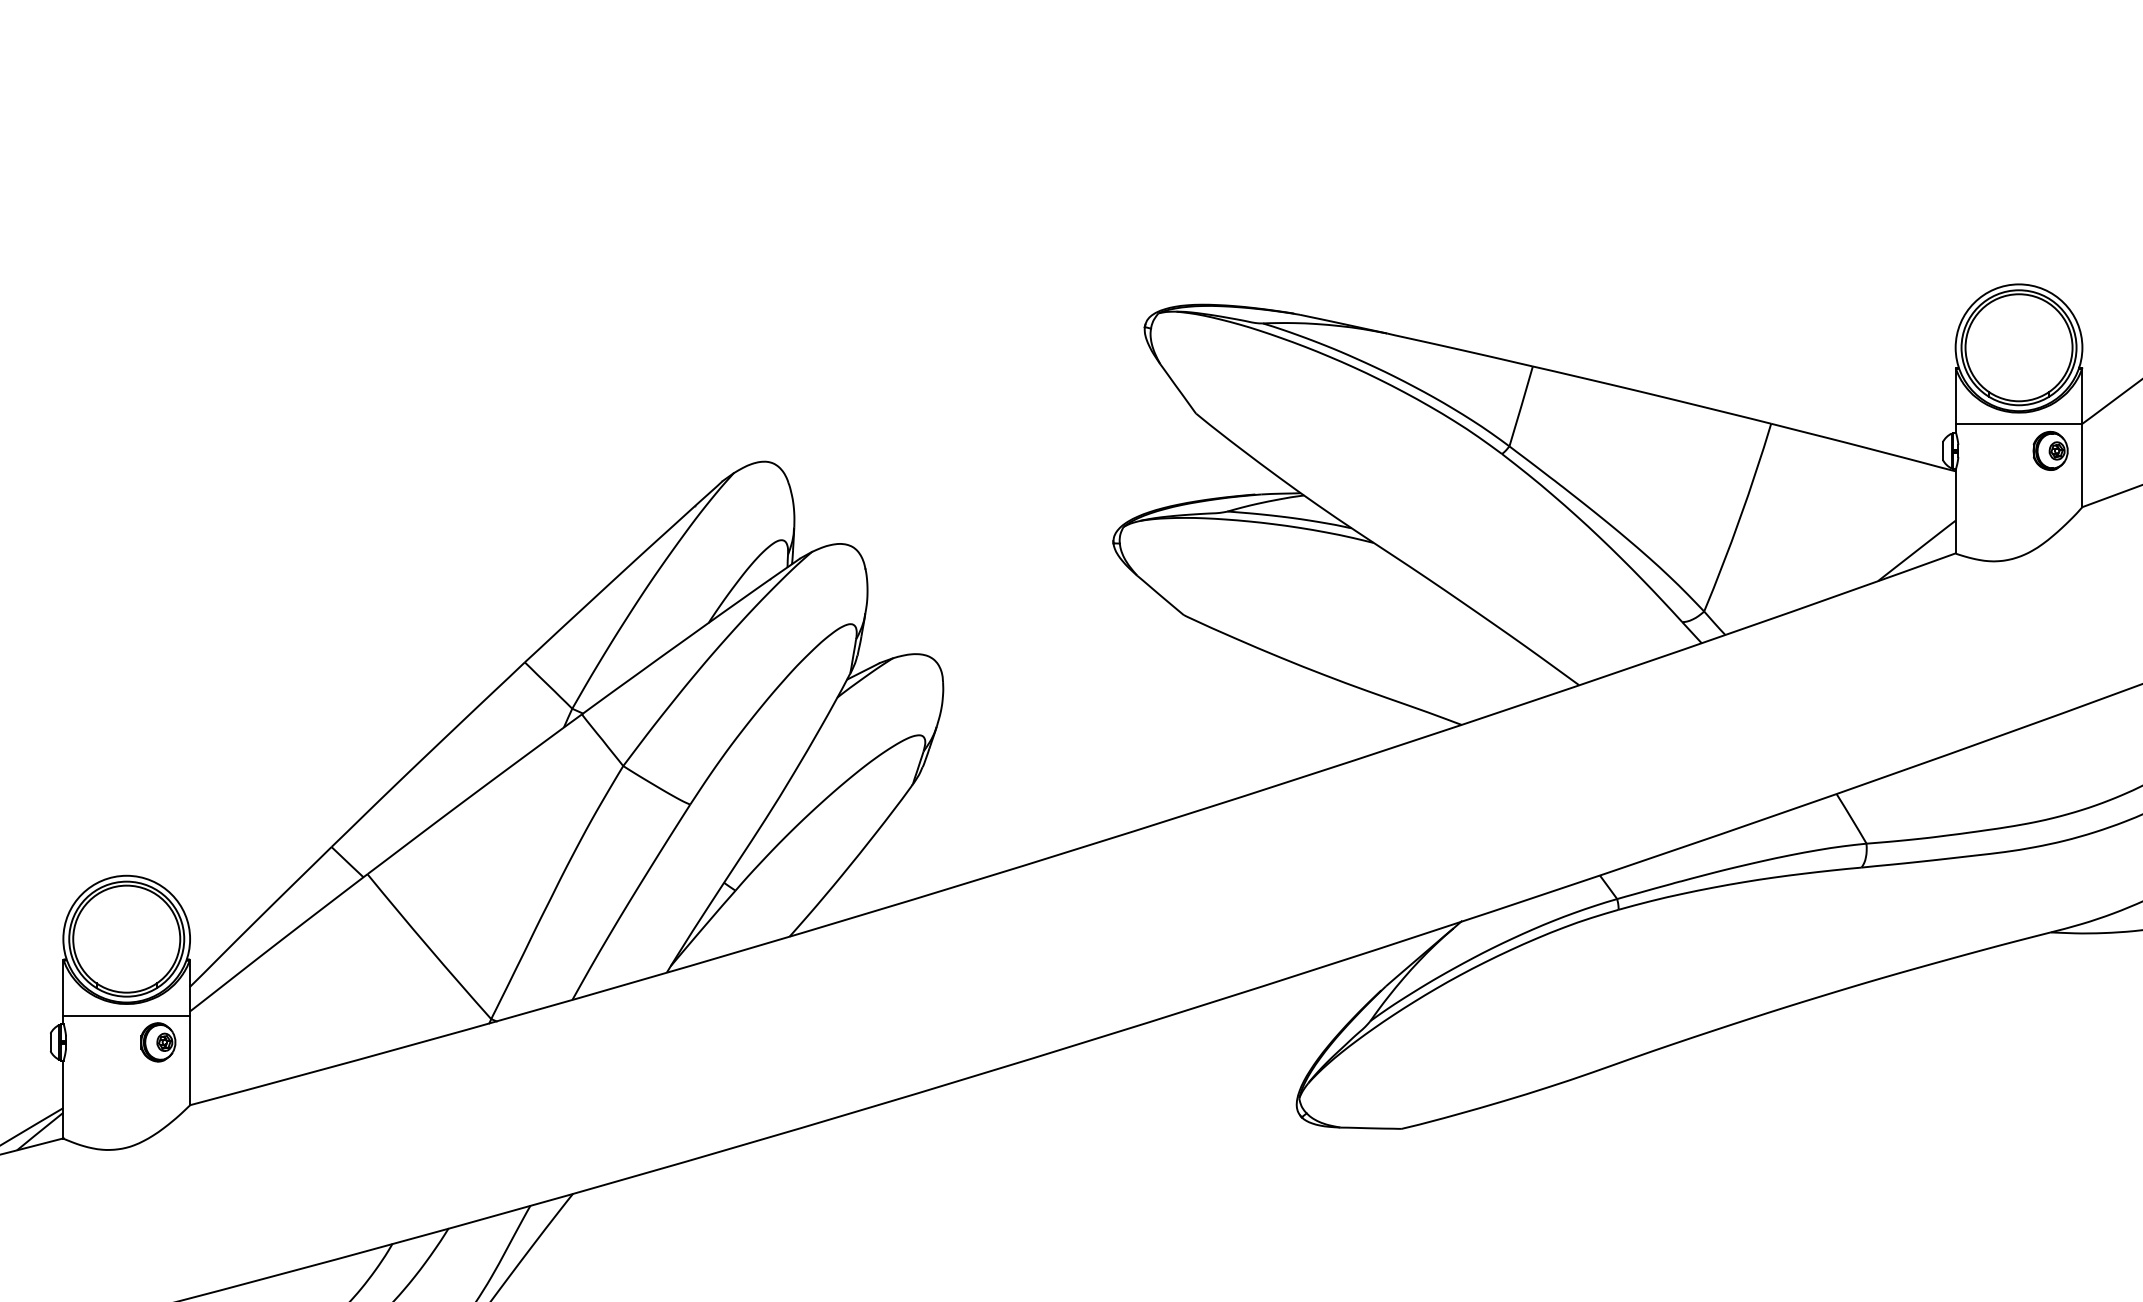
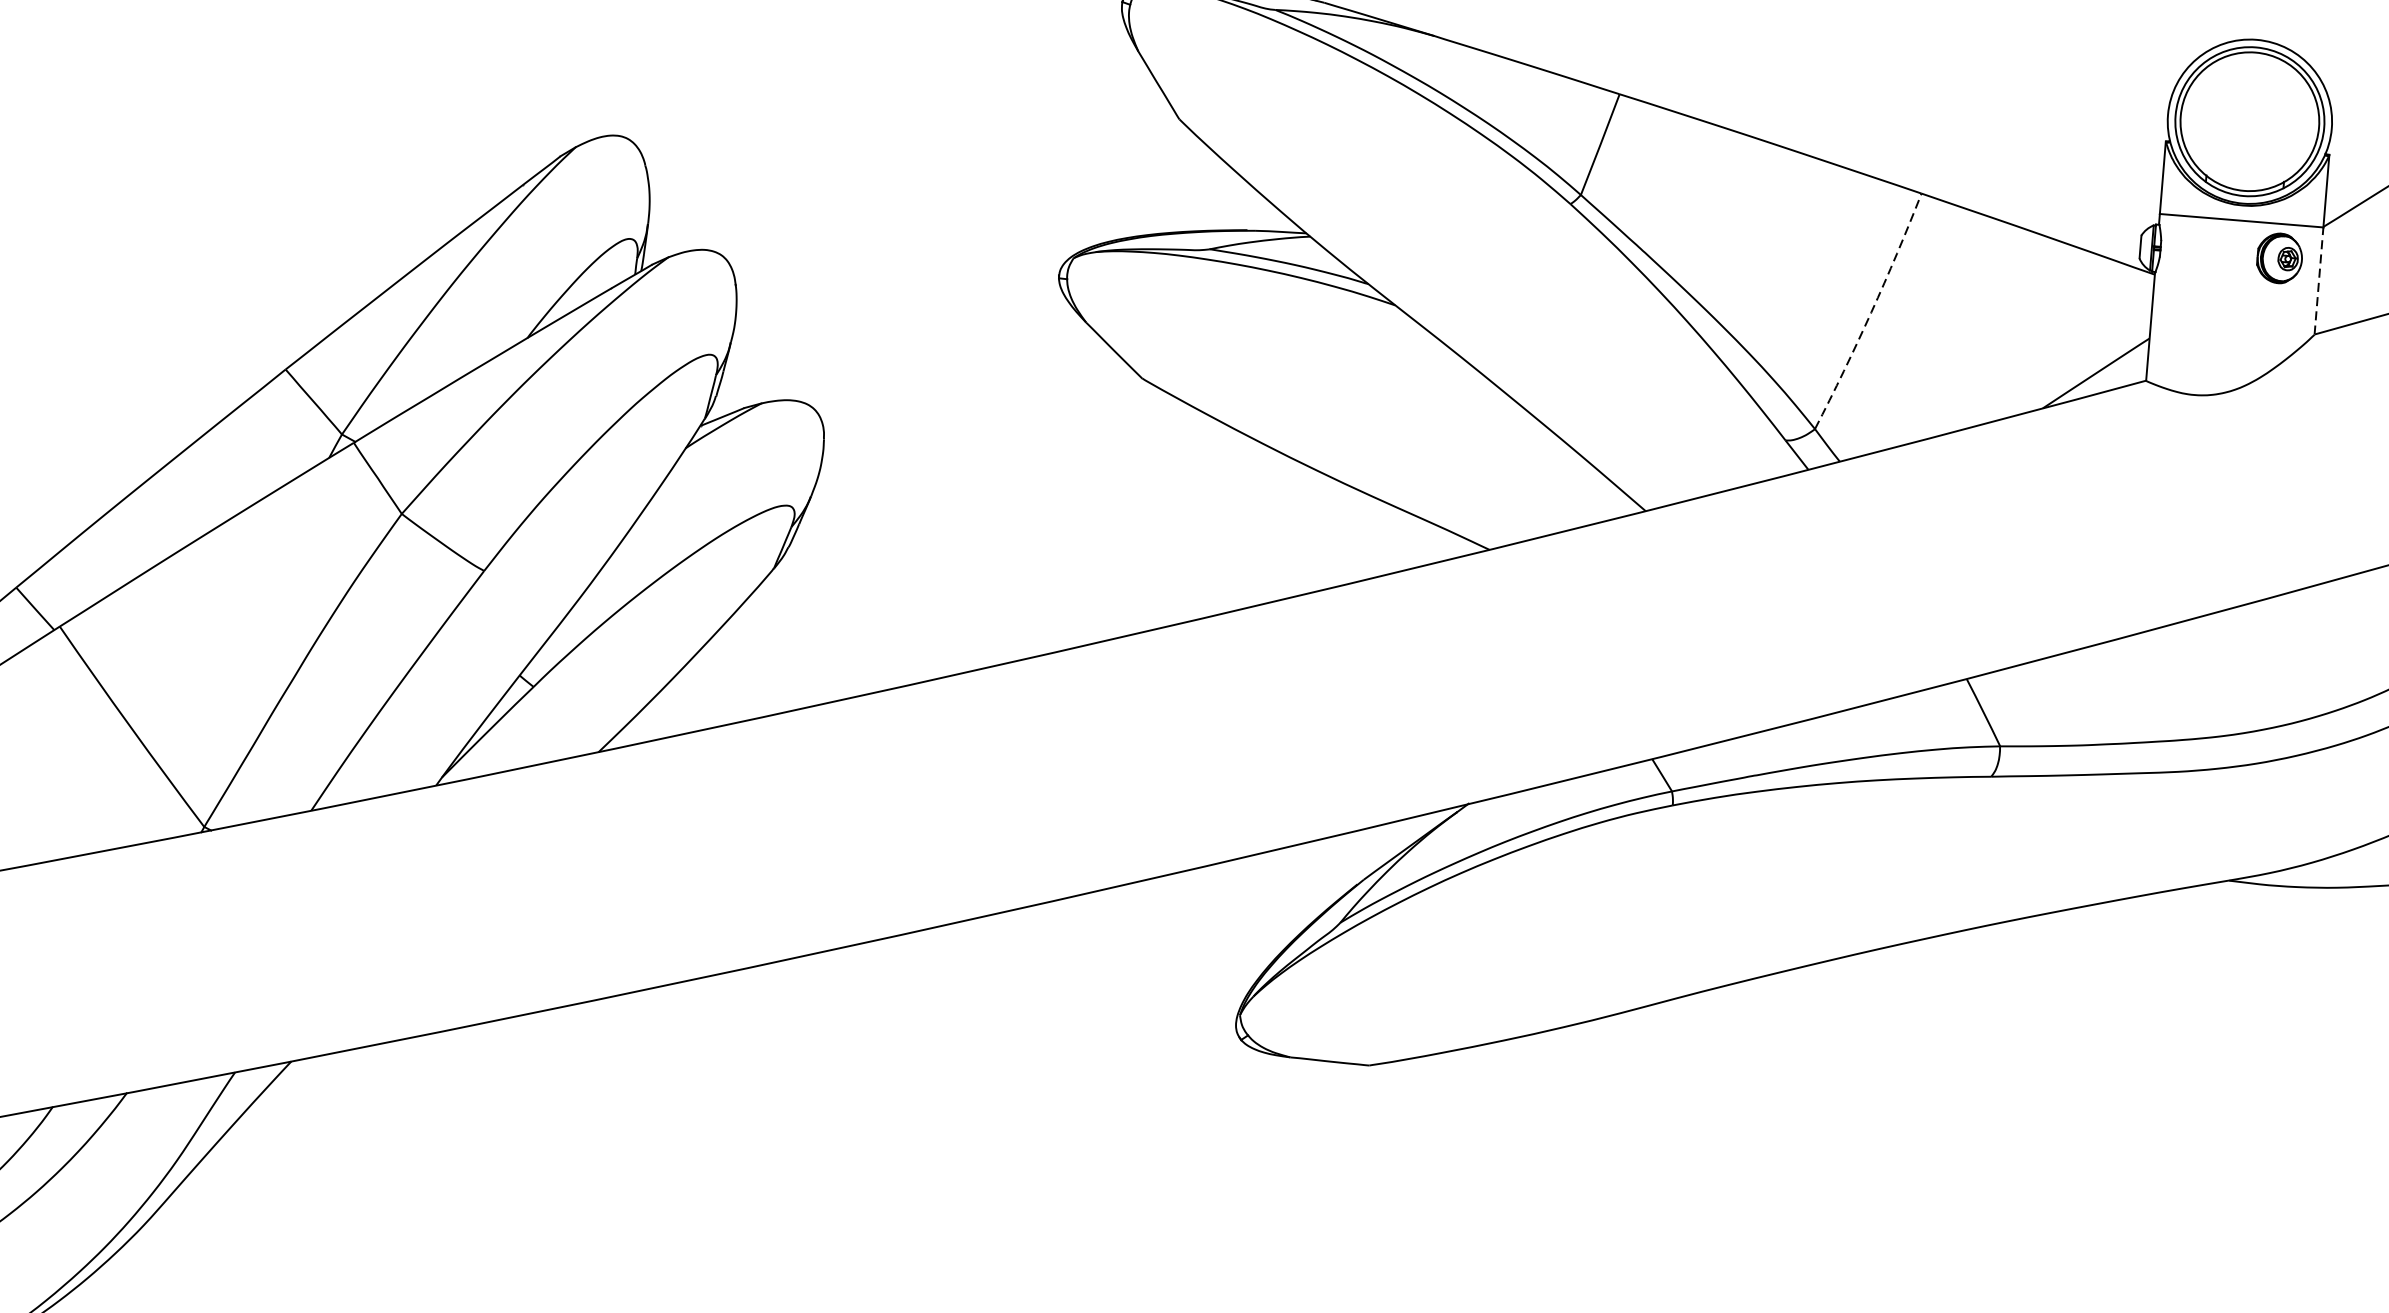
line: (2082, 465) -> (2319, 280), solid -> dashed
arc: (1740, 518) -> (1871, 312), solid -> dashed

